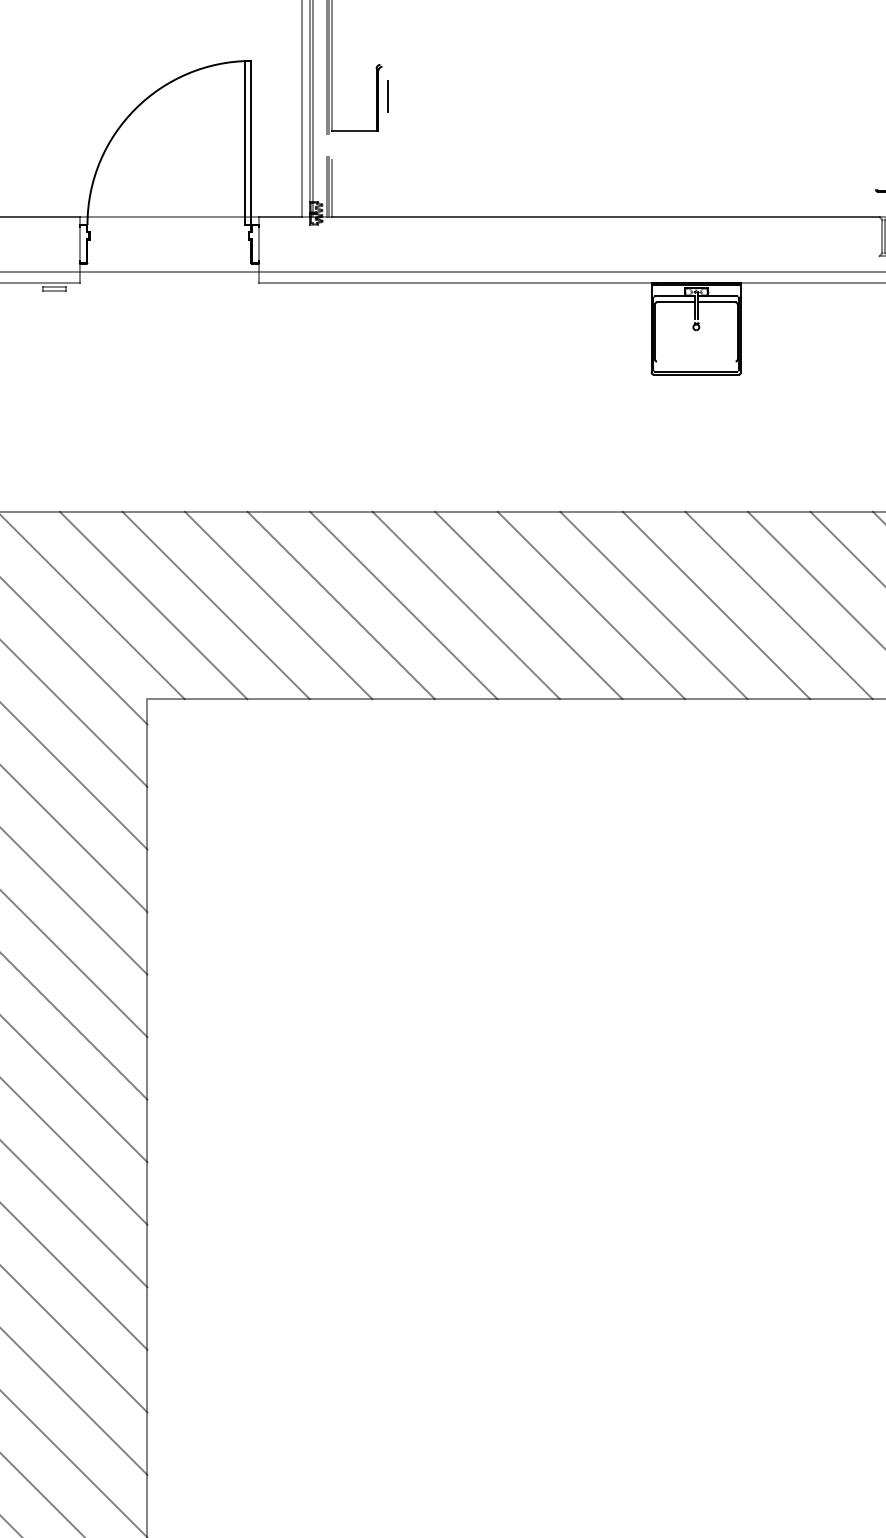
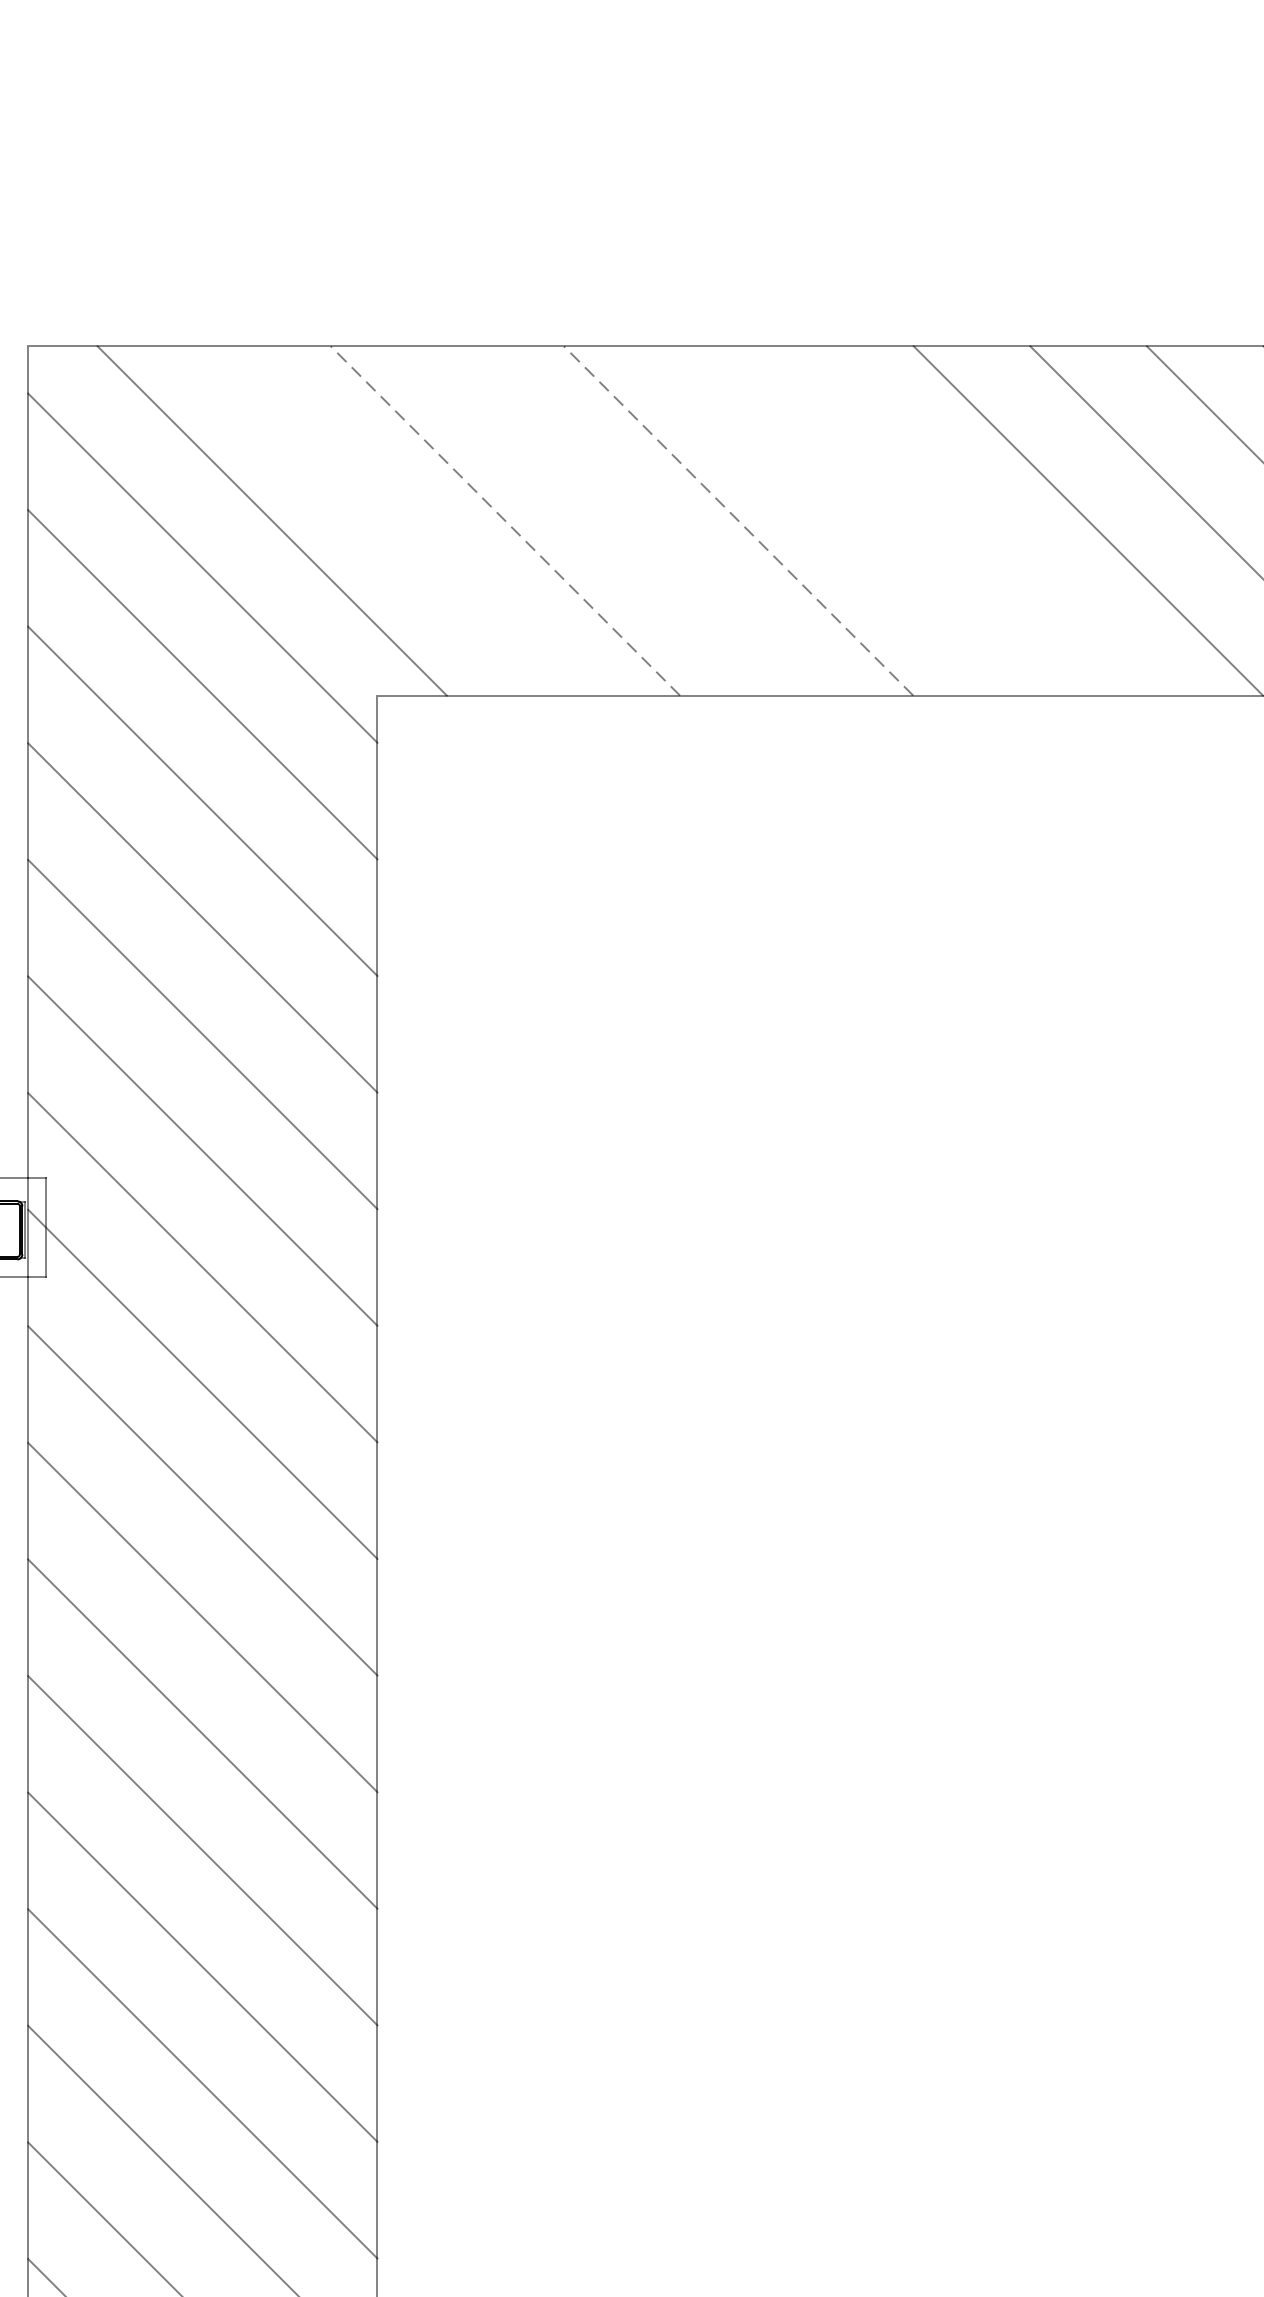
line: (153, 605) -> (388, 521), removed
line: (215, 605) -> (504, 521), solid -> dashed
line: (278, 605) -> (621, 521), removed
line: (340, 605) -> (737, 521), solid -> dashed
line: (403, 605) -> (854, 521), removed
line: (465, 605) -> (970, 521), removed

